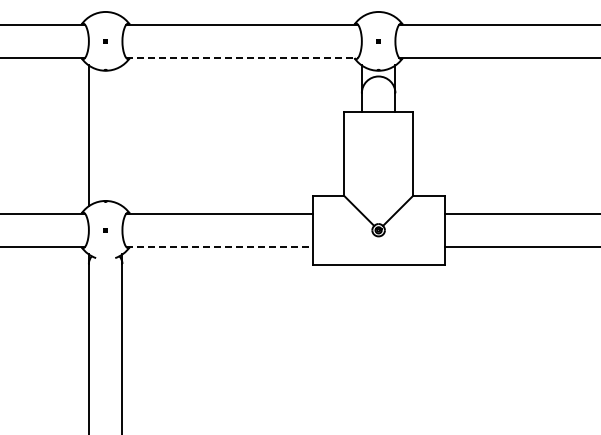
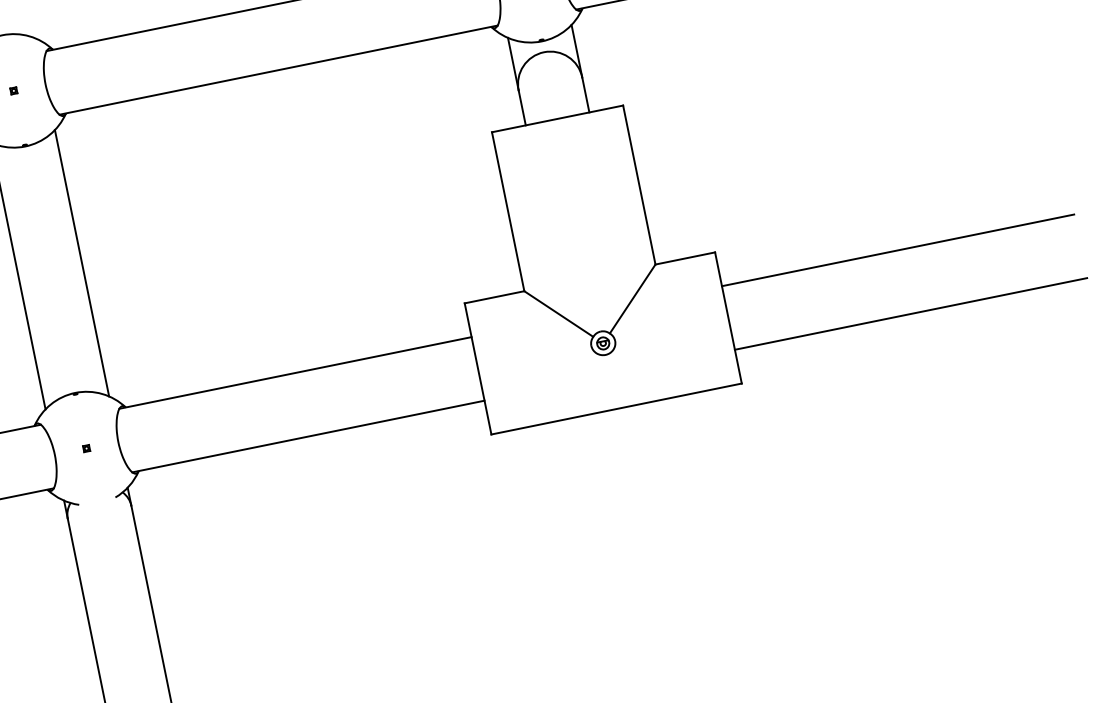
line: (242, 58) -> (279, 70), dashed -> solid
line: (122, 135) -> (81, 262), added
line: (219, 247) -> (308, 437), dashed -> solid

